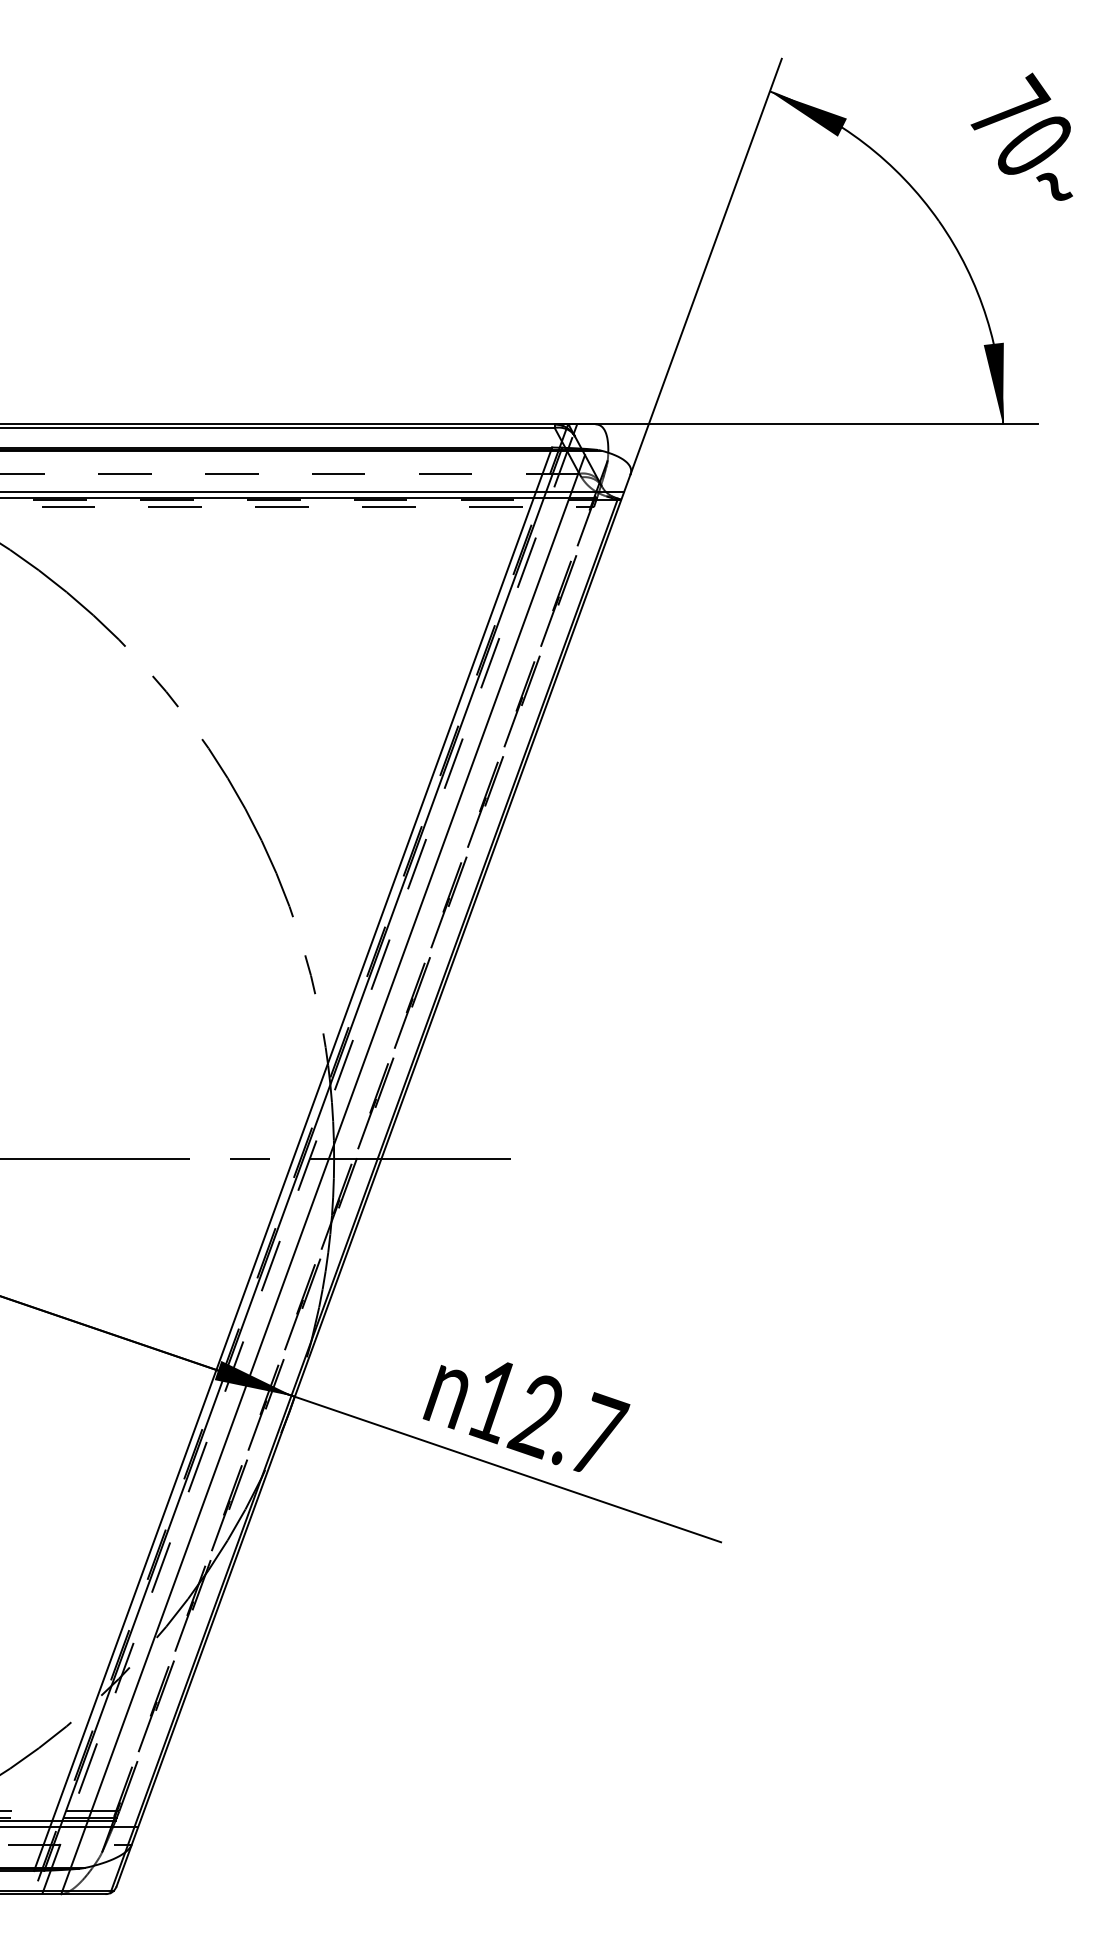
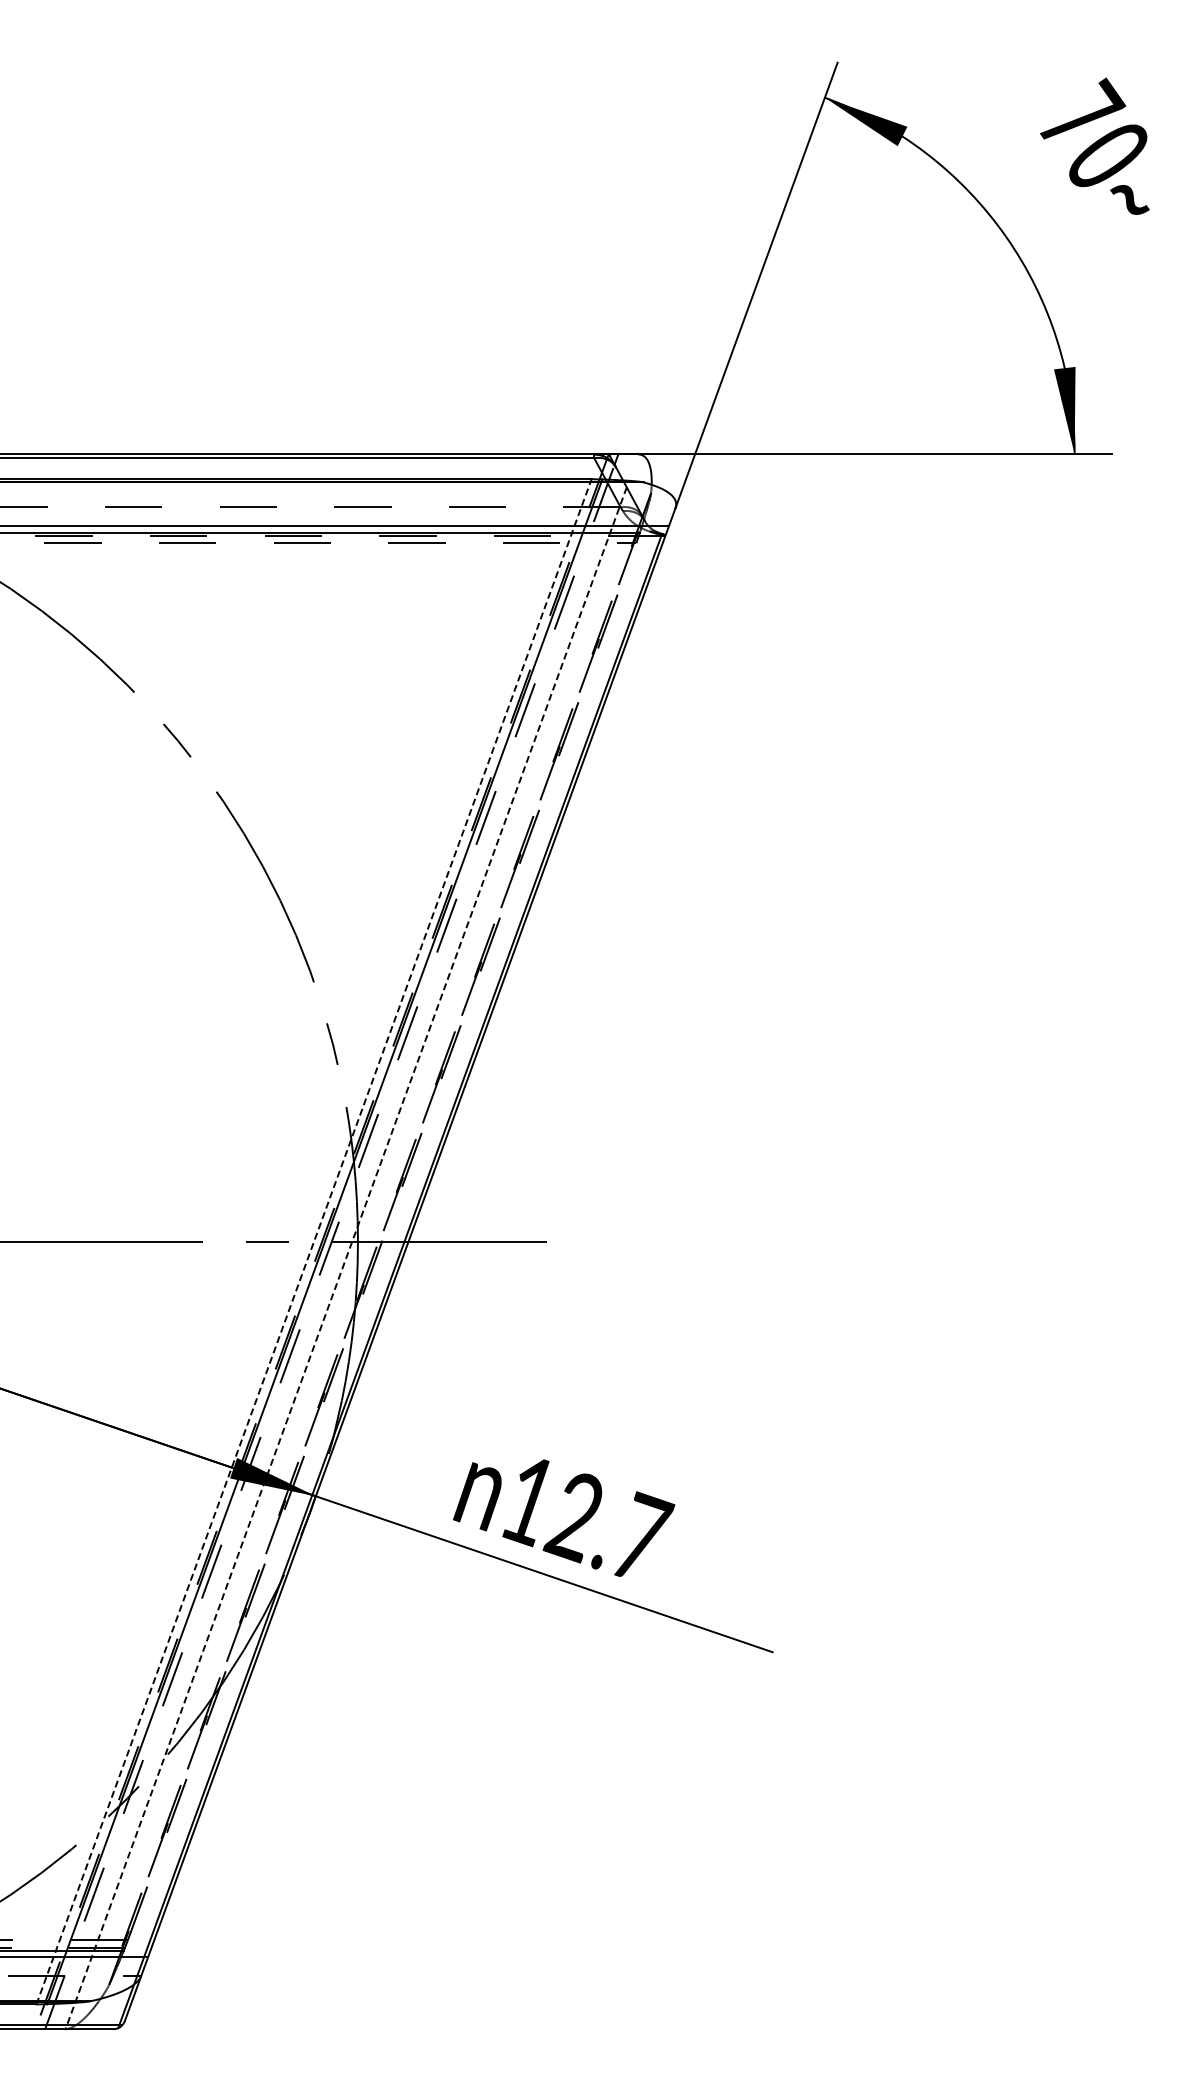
line: (293, 1158) -> (314, 1241), solid -> dashed
line: (323, 1174) -> (346, 1258), solid -> dashed

